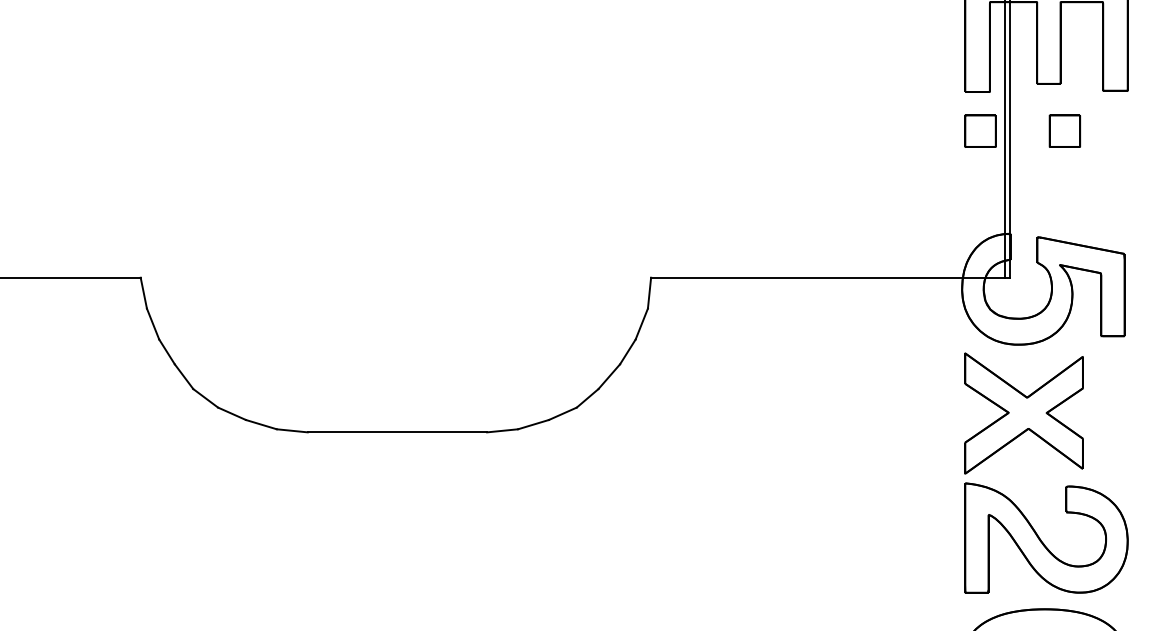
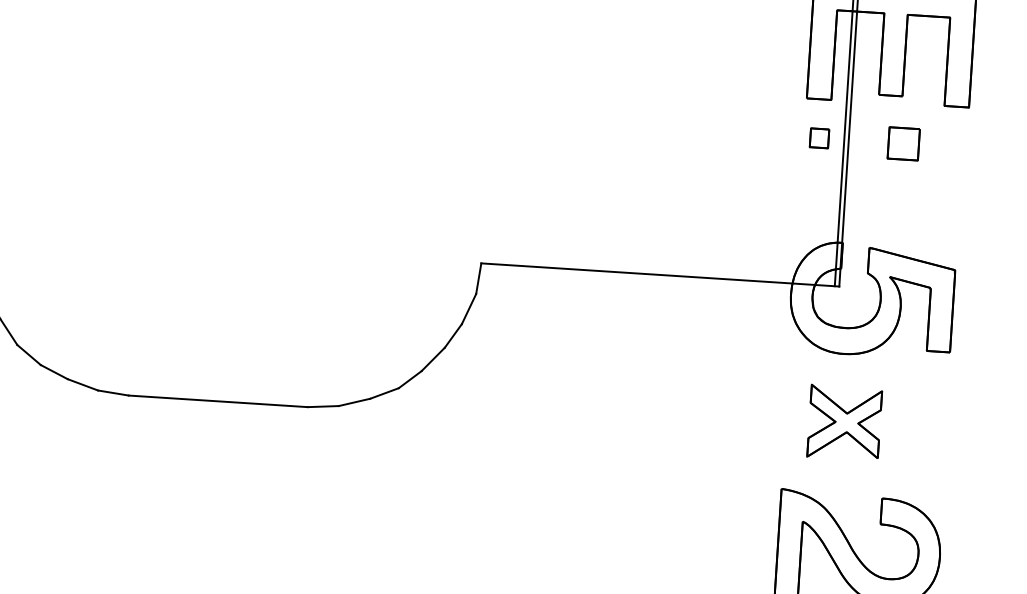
part: (980, 130) -> (819, 137), size x0.6
part: (1023, 413) -> (844, 422), size x0.6

